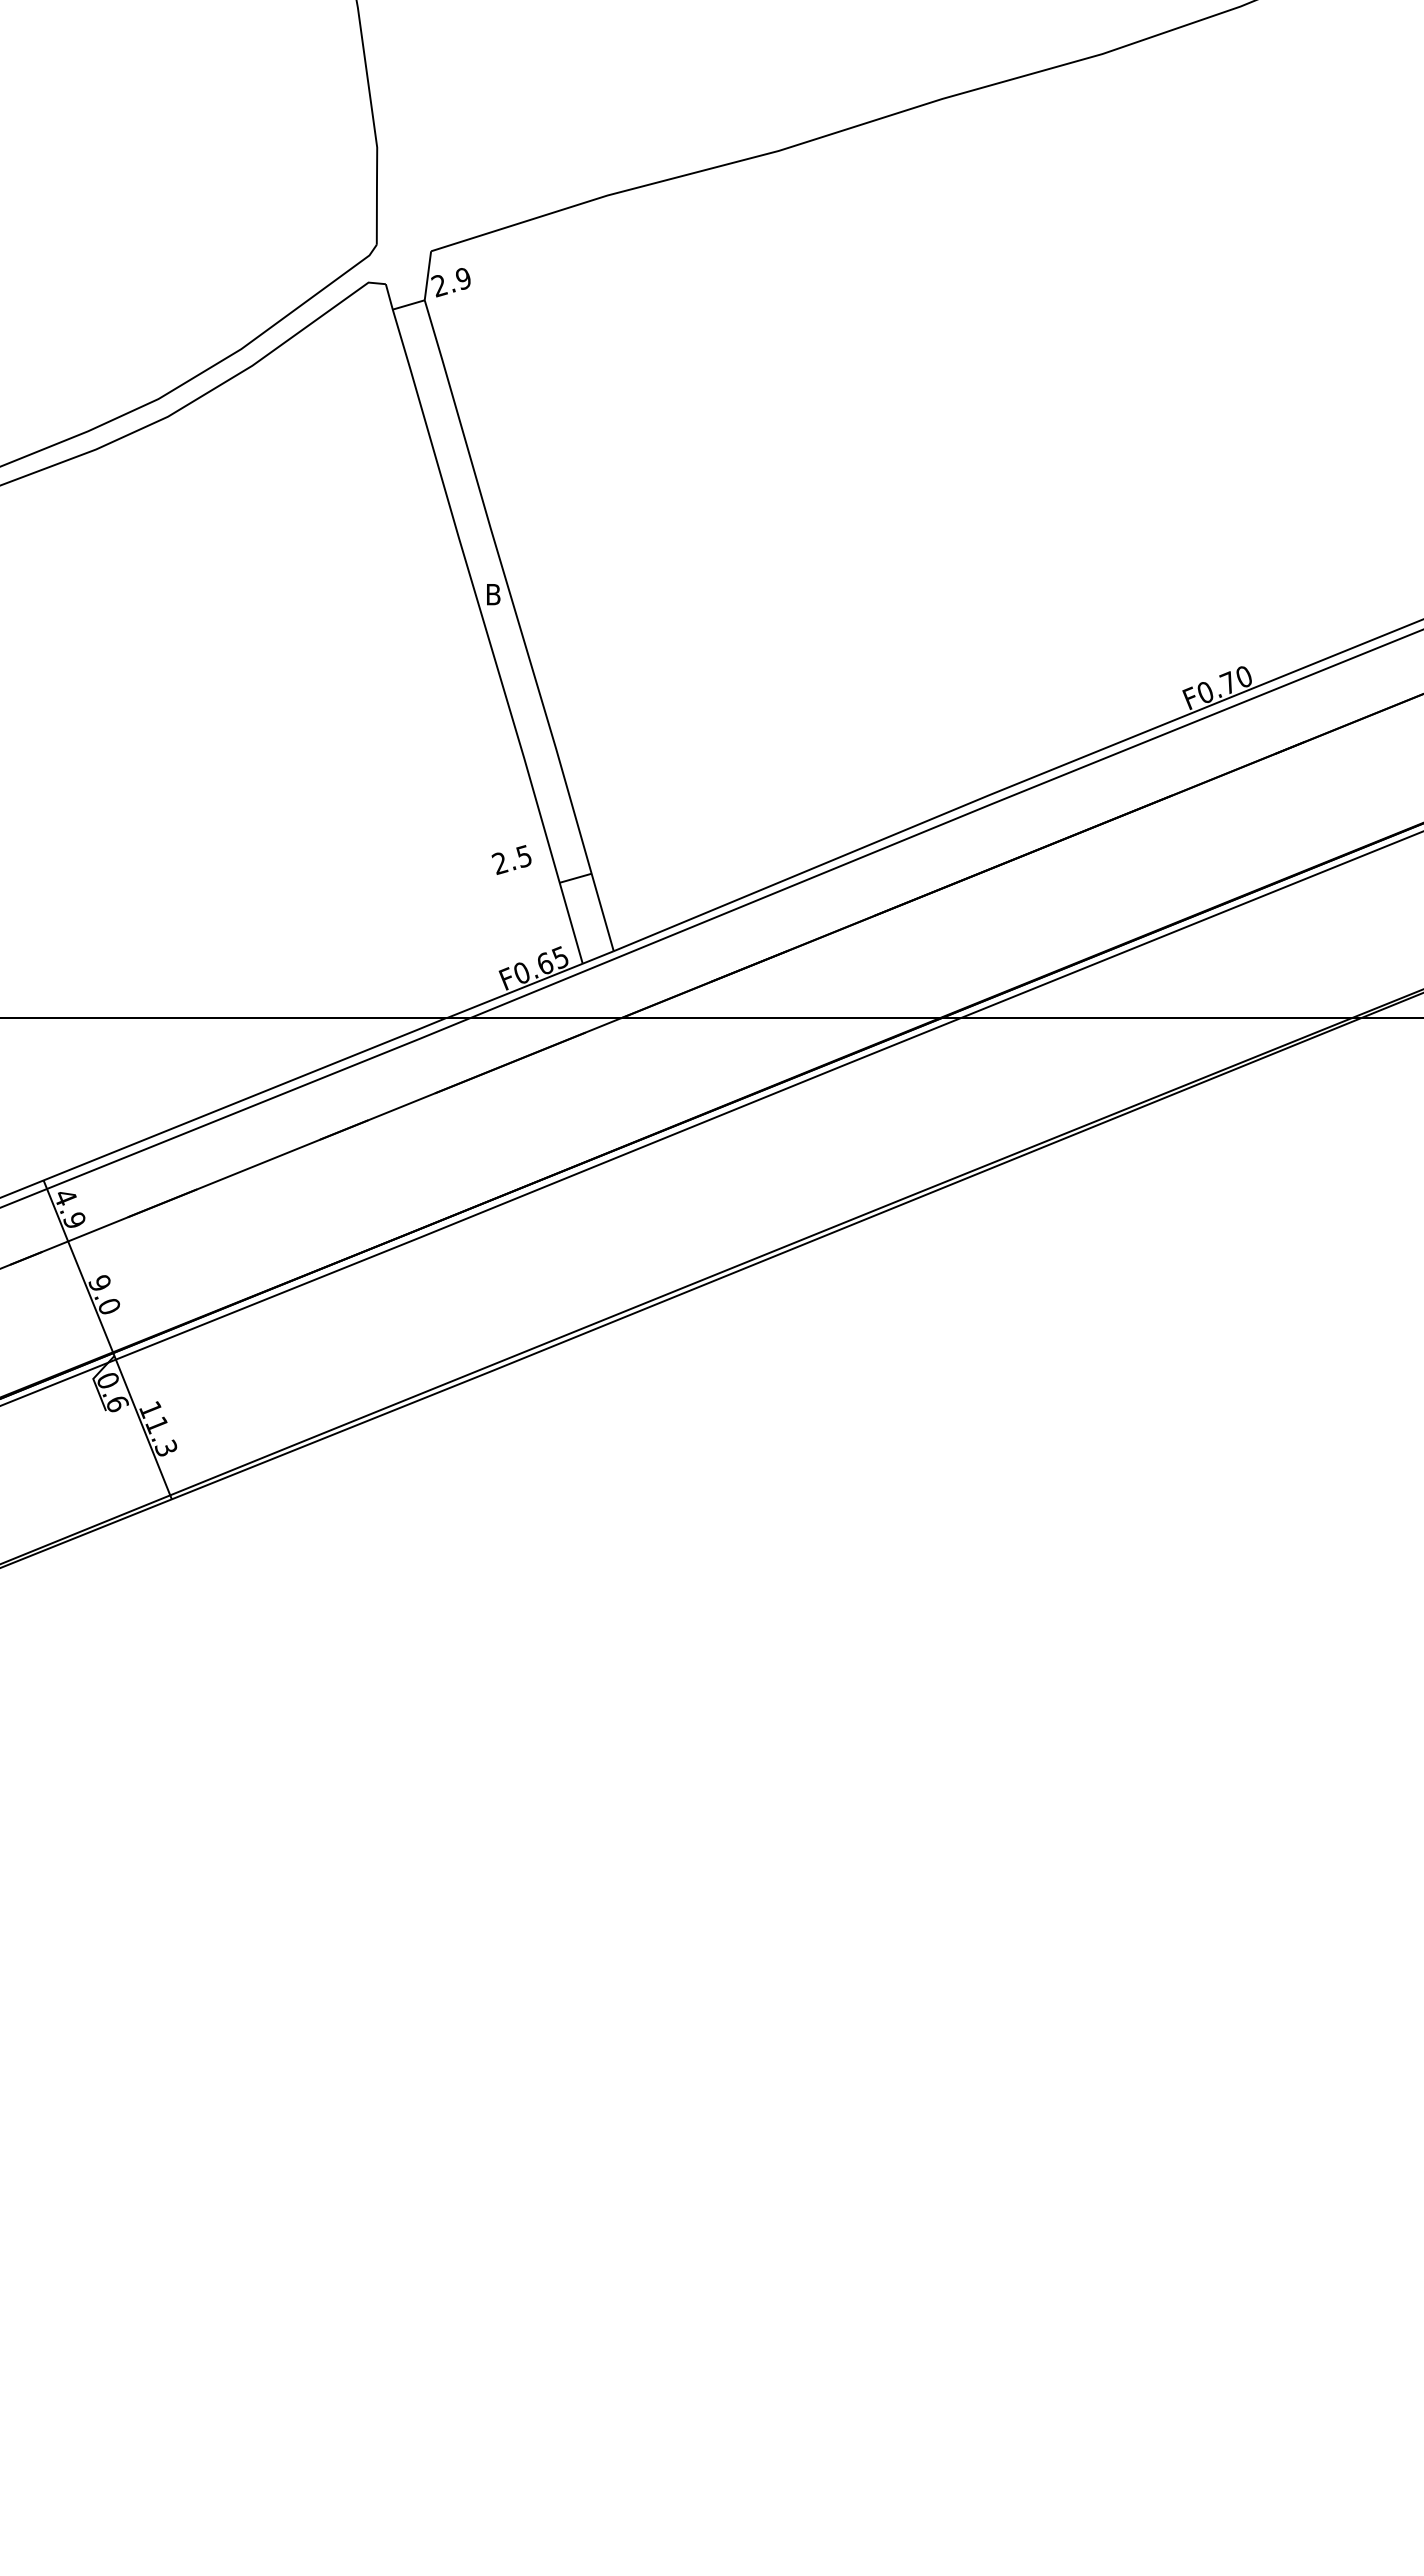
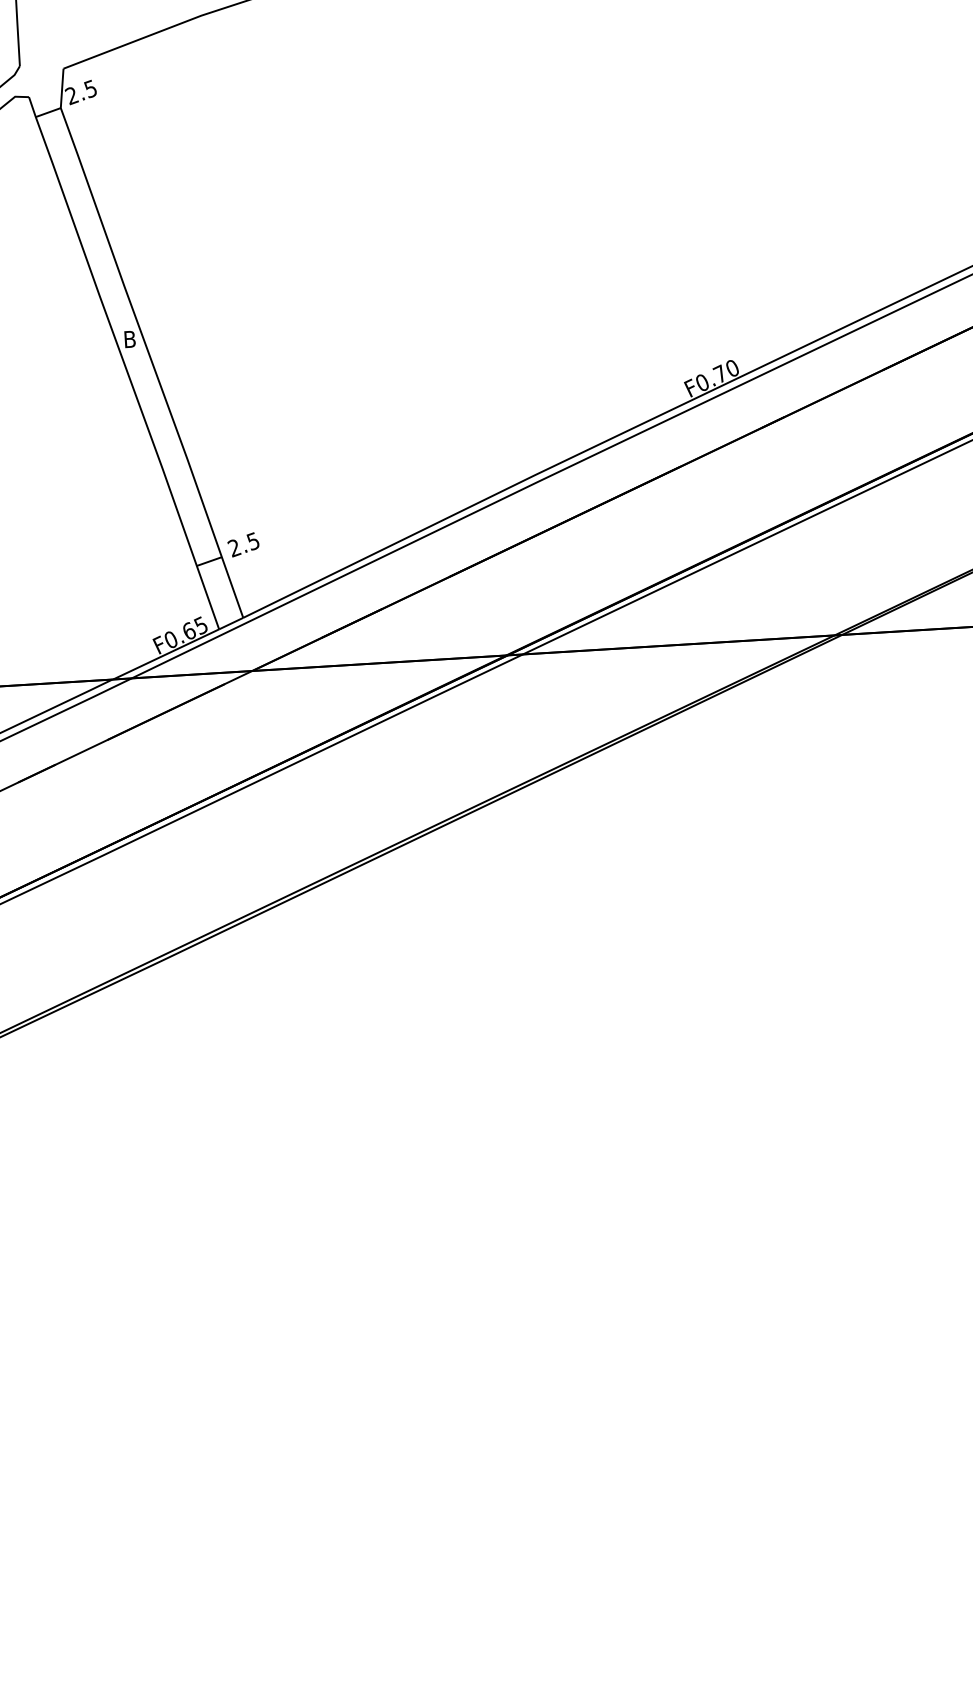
text: (462, 278) -> (89, 88), 2.9 -> 2.5
text: (511, 859) -> (243, 544), moved

